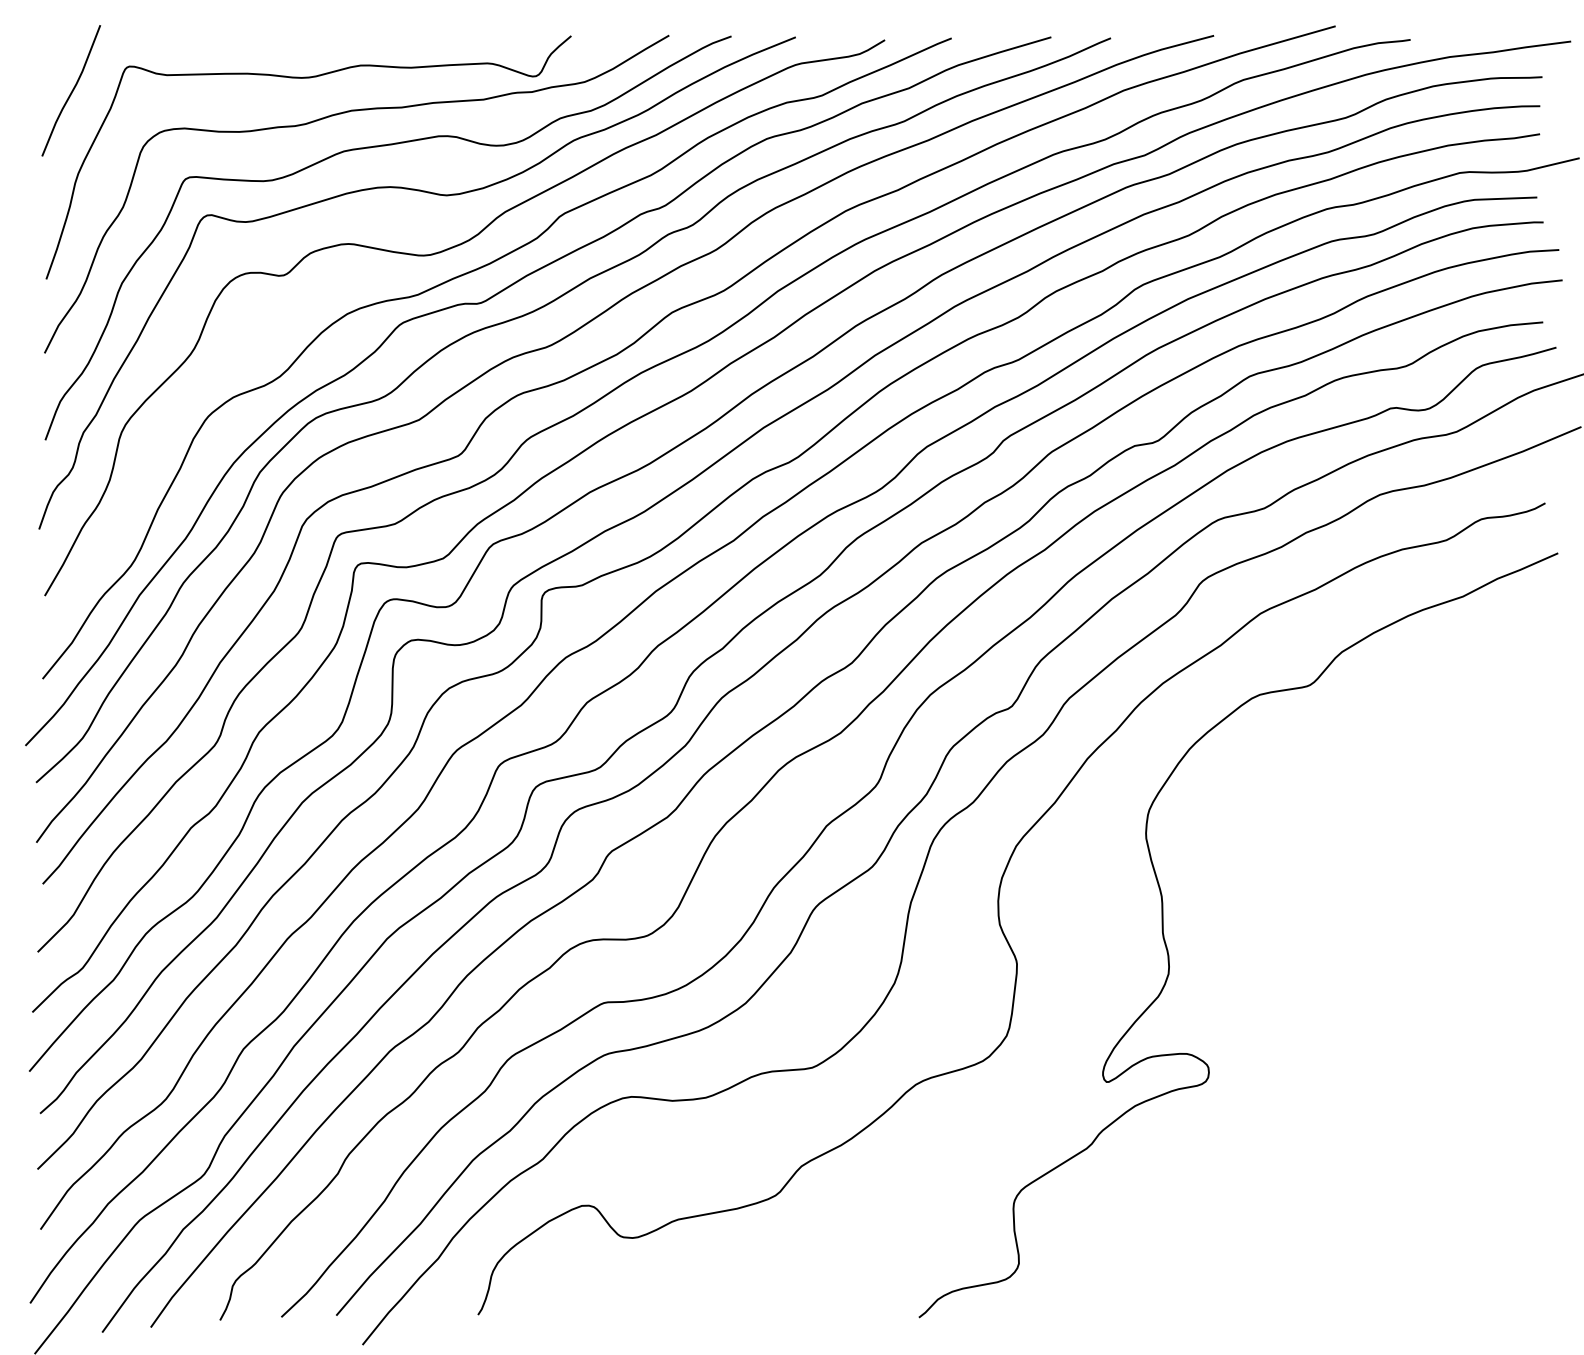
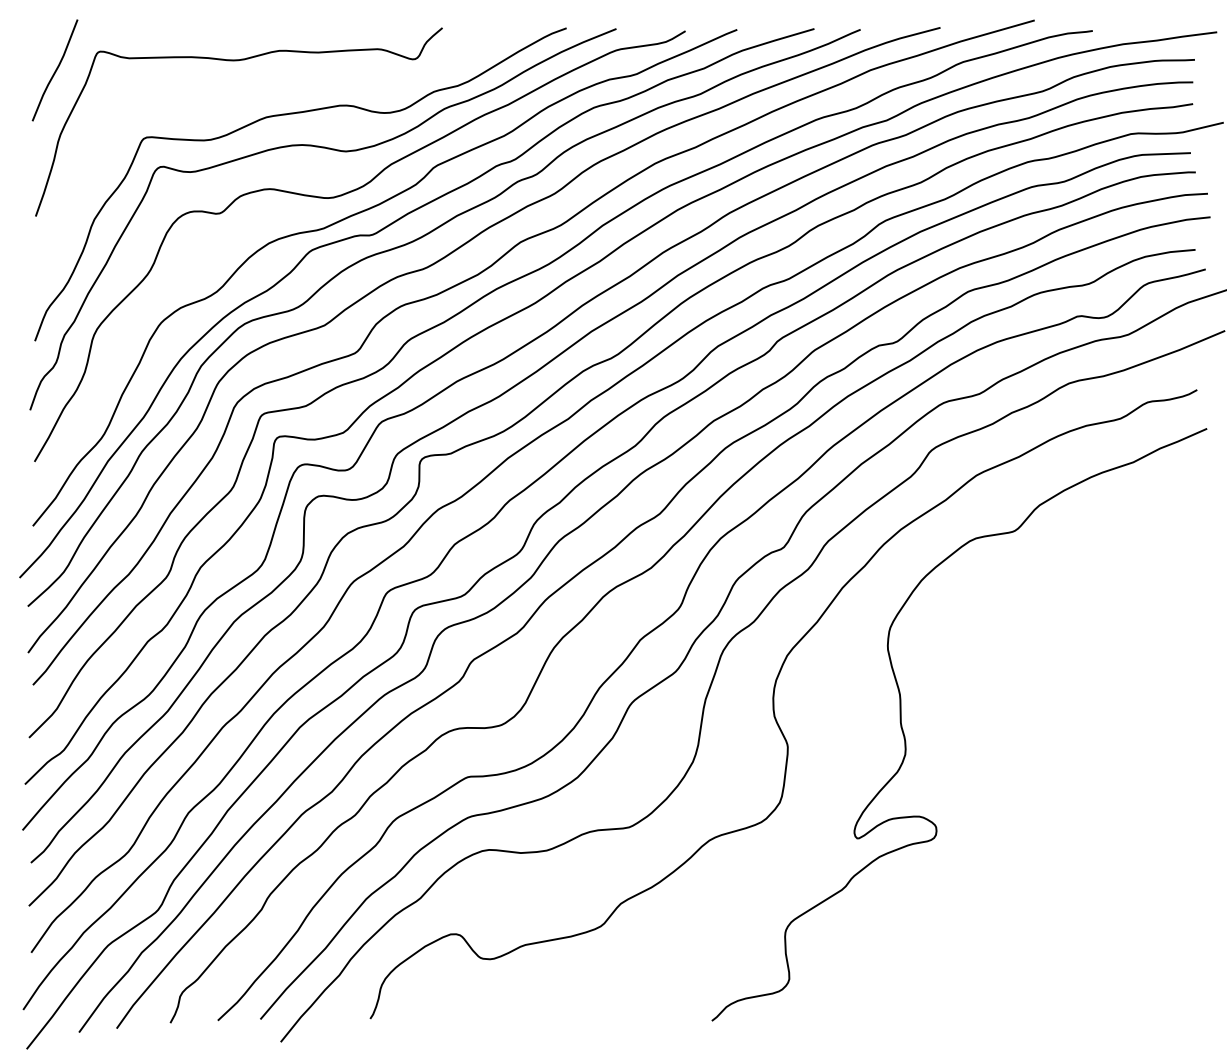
curve: (337, 115) -> (261, 89), removed

